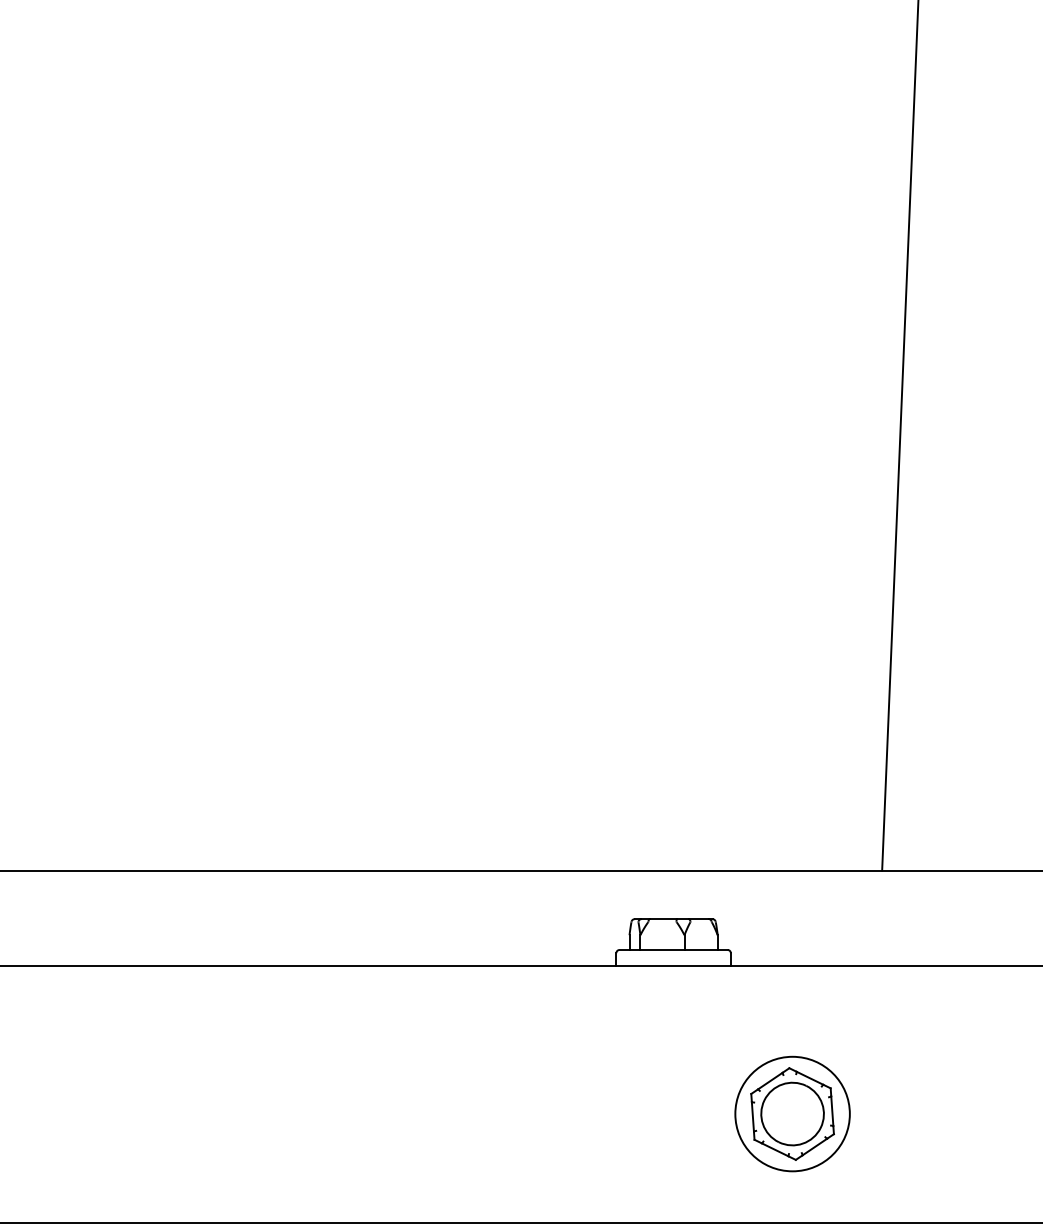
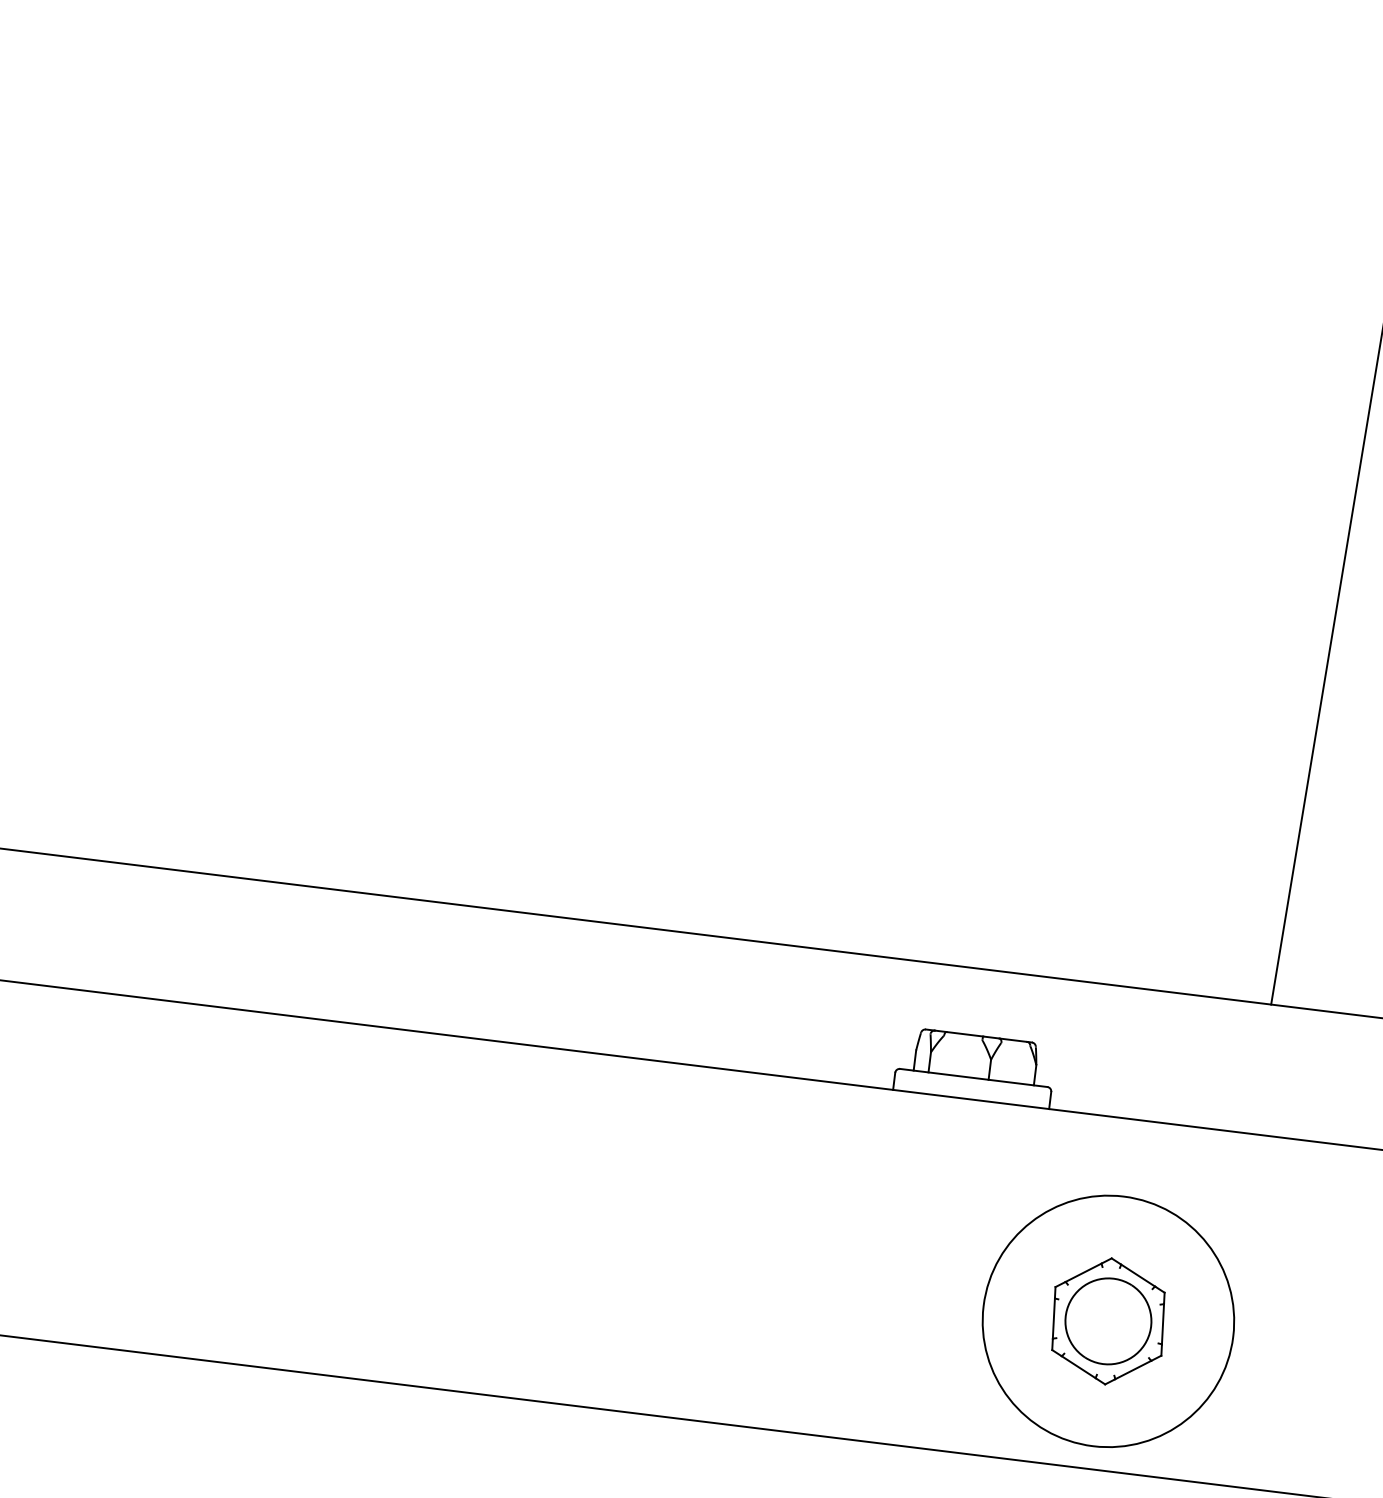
circle: (792, 1113) -> (1108, 1320), size x1.6

